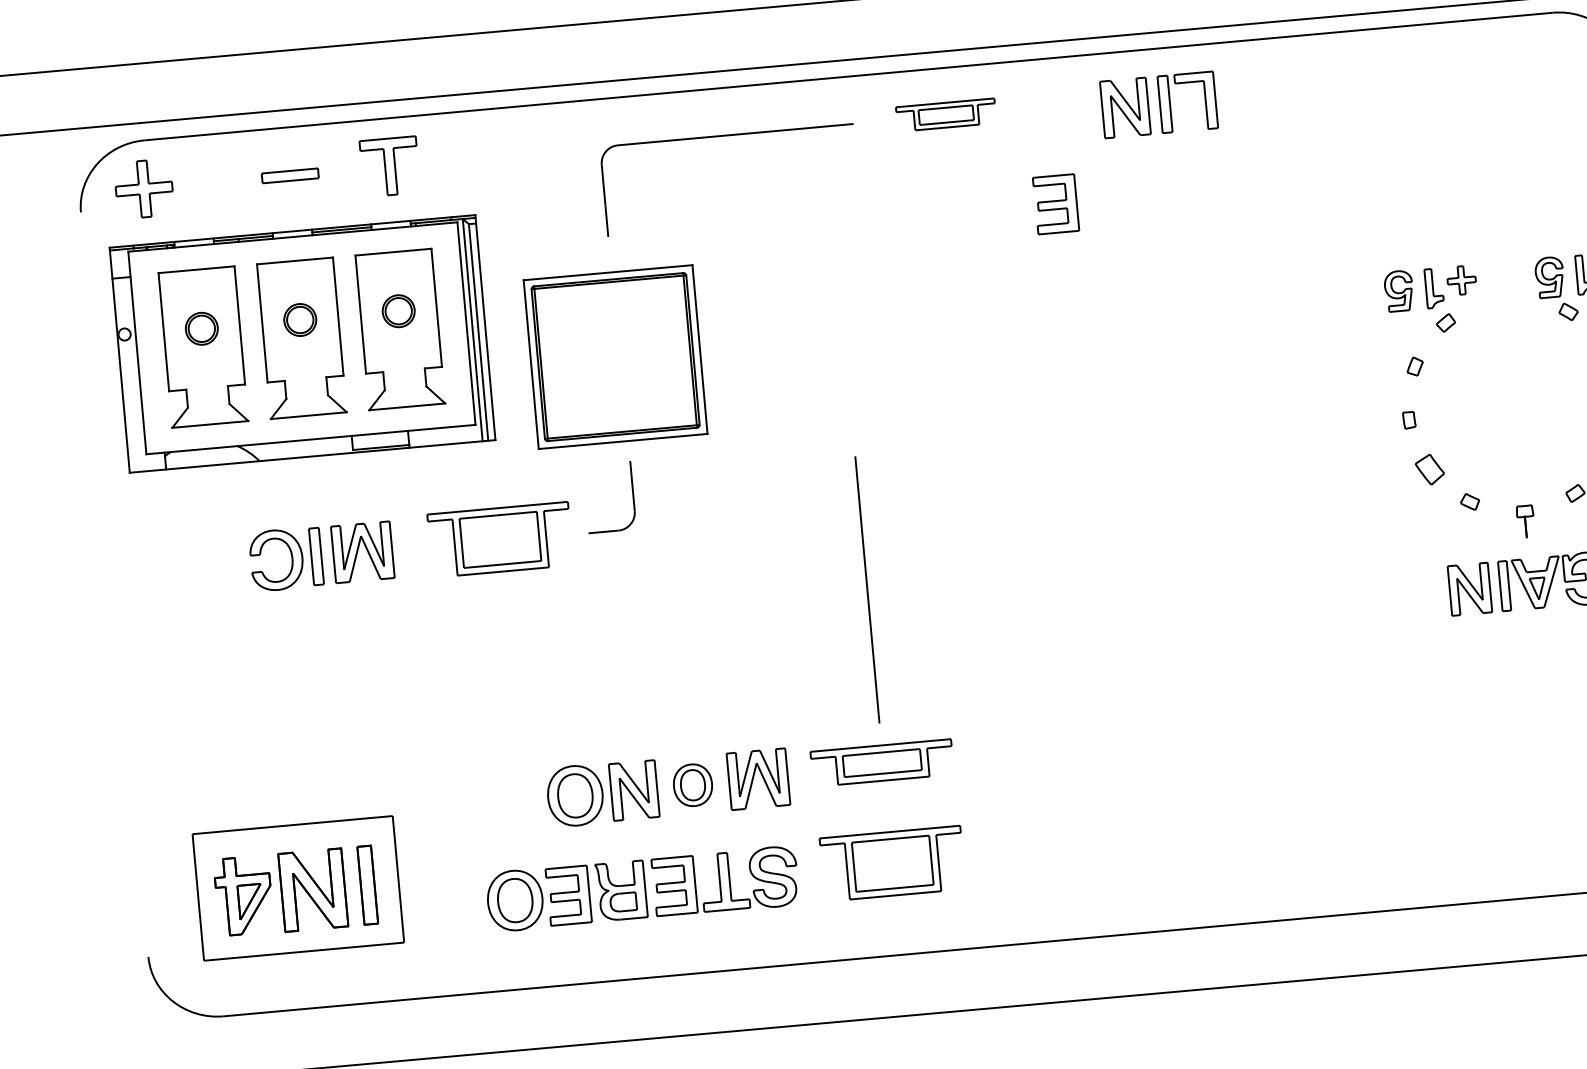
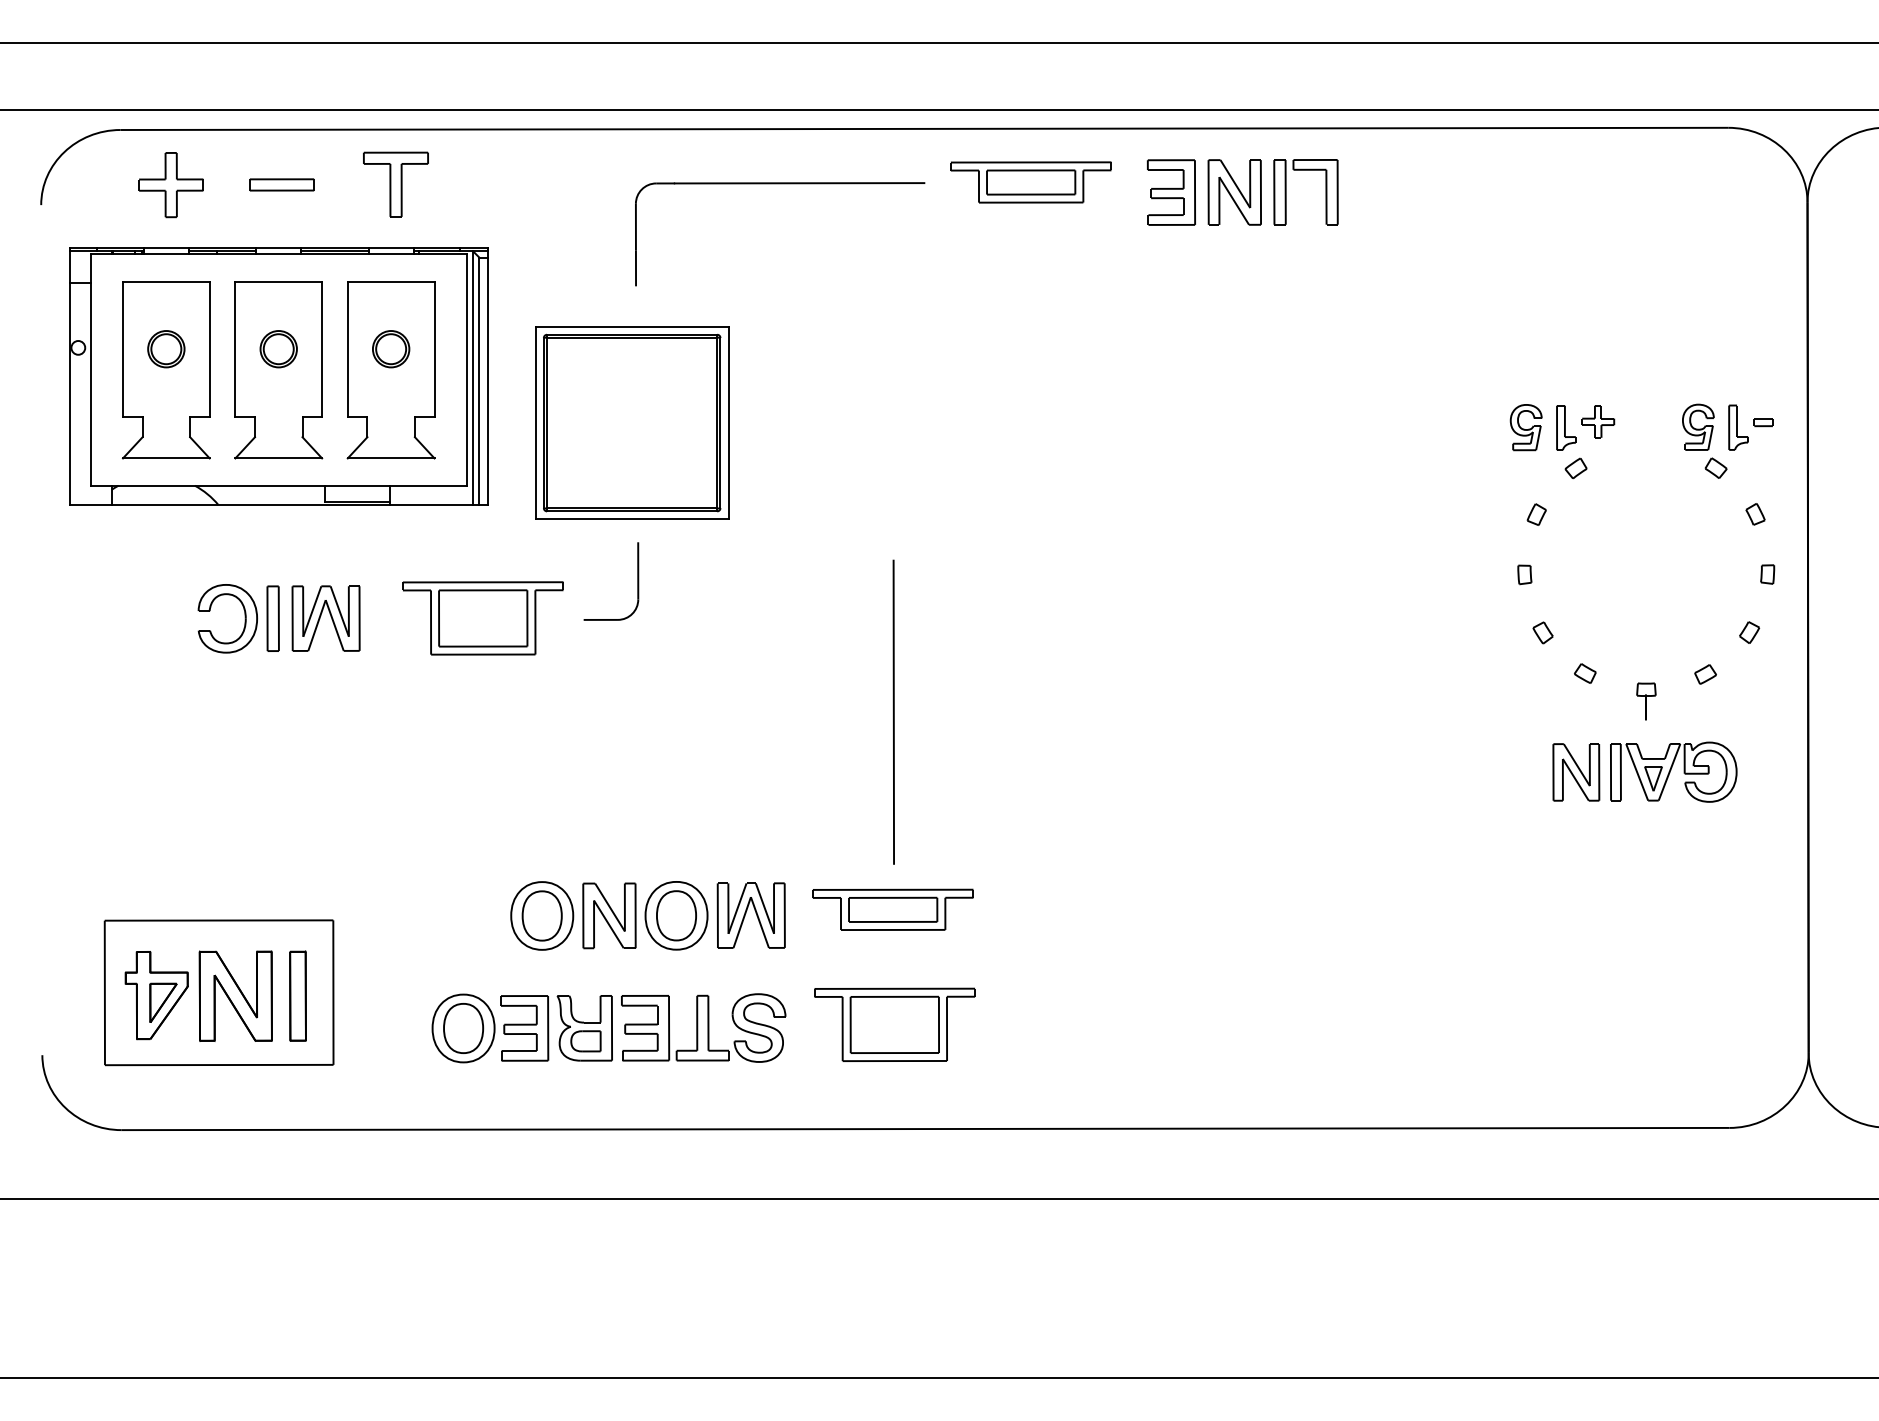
part: (945, 115) -> (1030, 182), size x1.43
part: (143, 189) -> (170, 185), moved
part: (1055, 204) -> (1170, 192), moved
part: (1429, 469) -> (1542, 632), size x0.62
part: (692, 784) -> (676, 915), size x1.43

